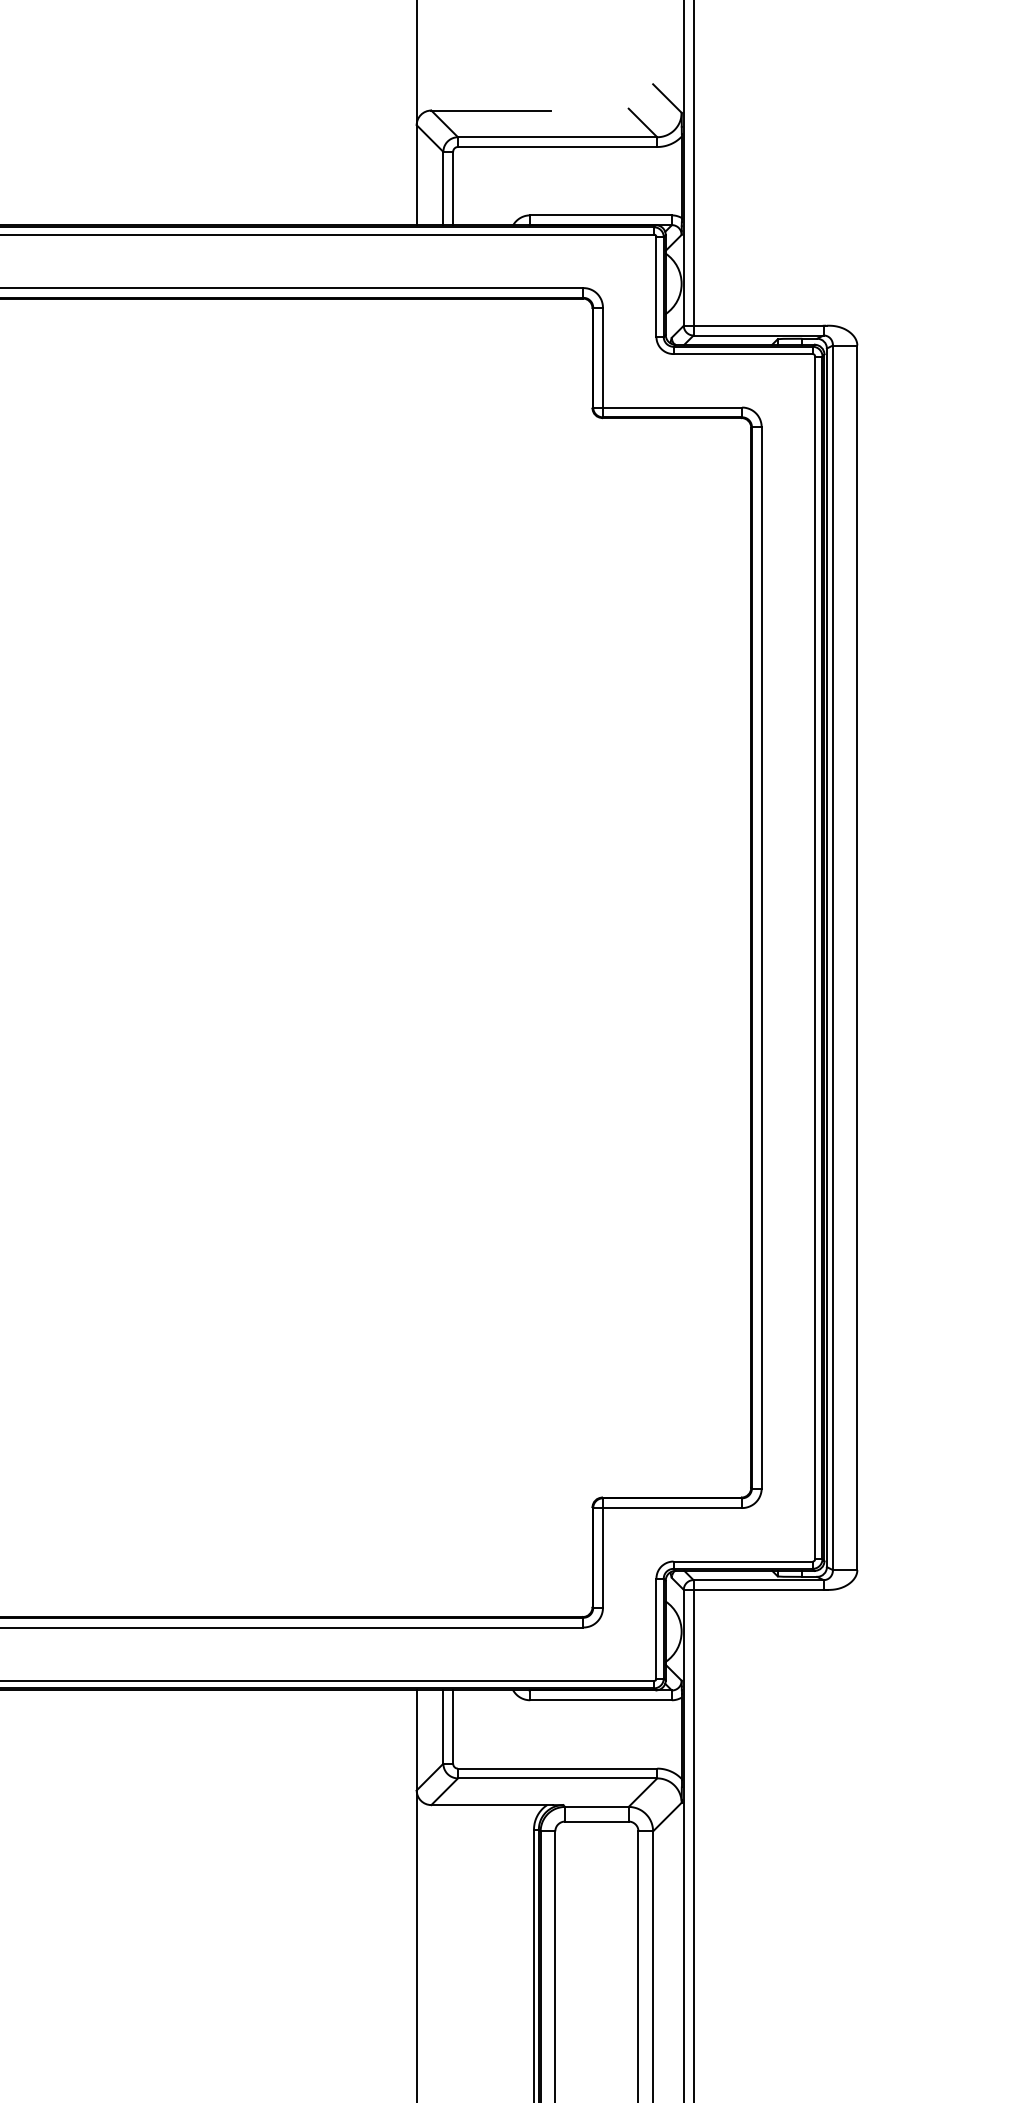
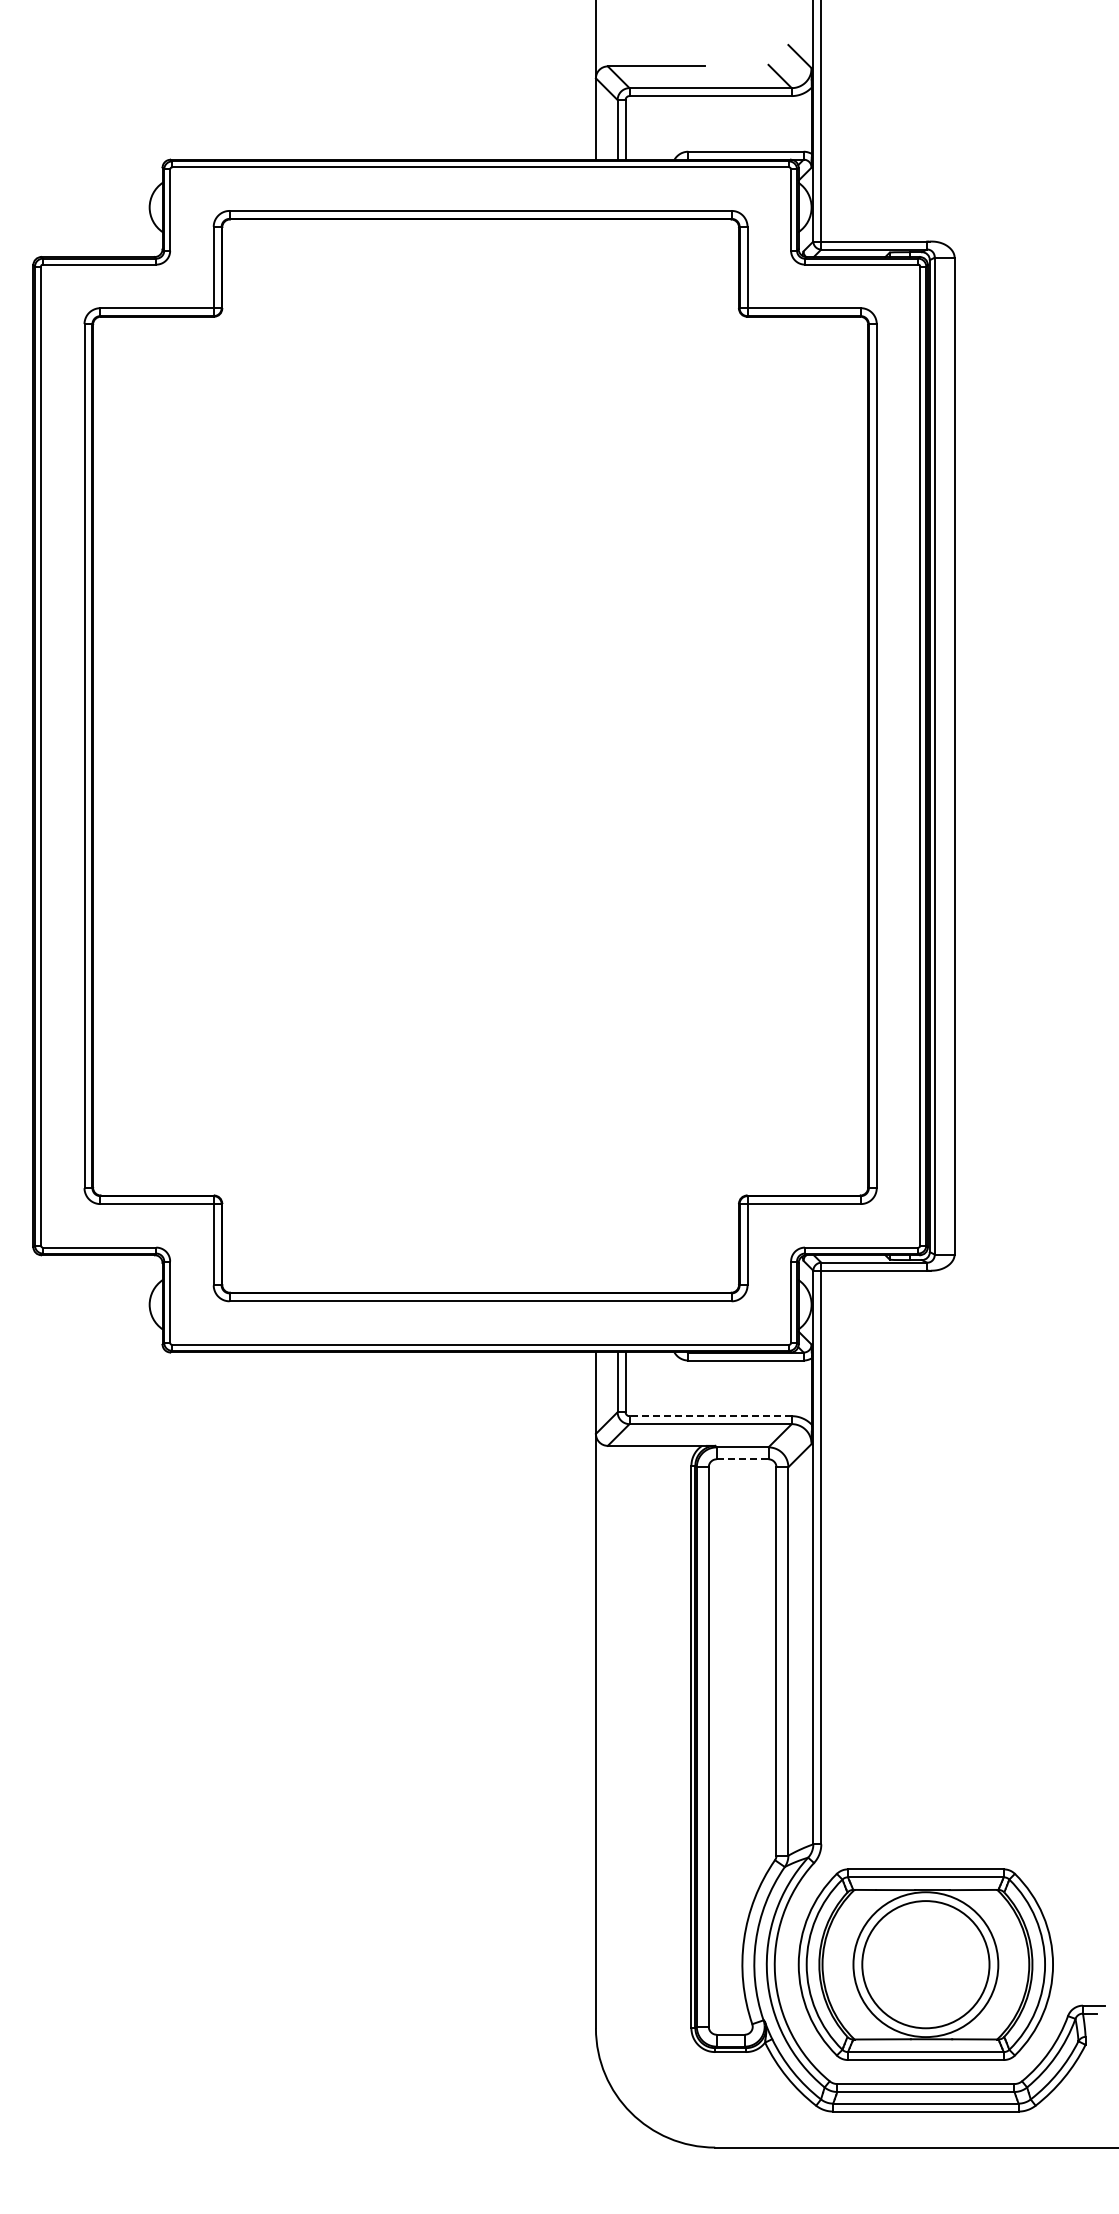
line: (557, 1769) -> (710, 1416), solid -> dashed
line: (596, 1821) -> (742, 1459), solid -> dashed

